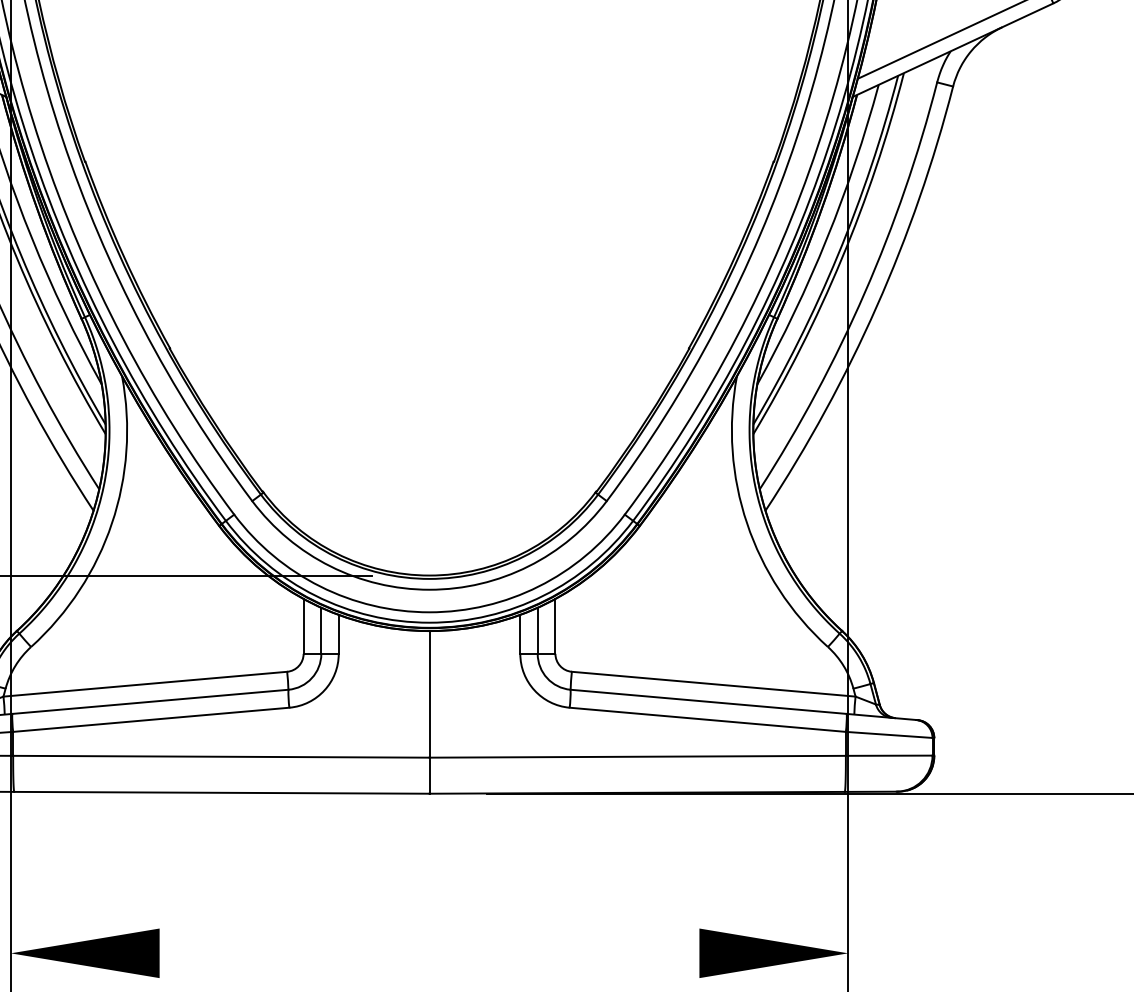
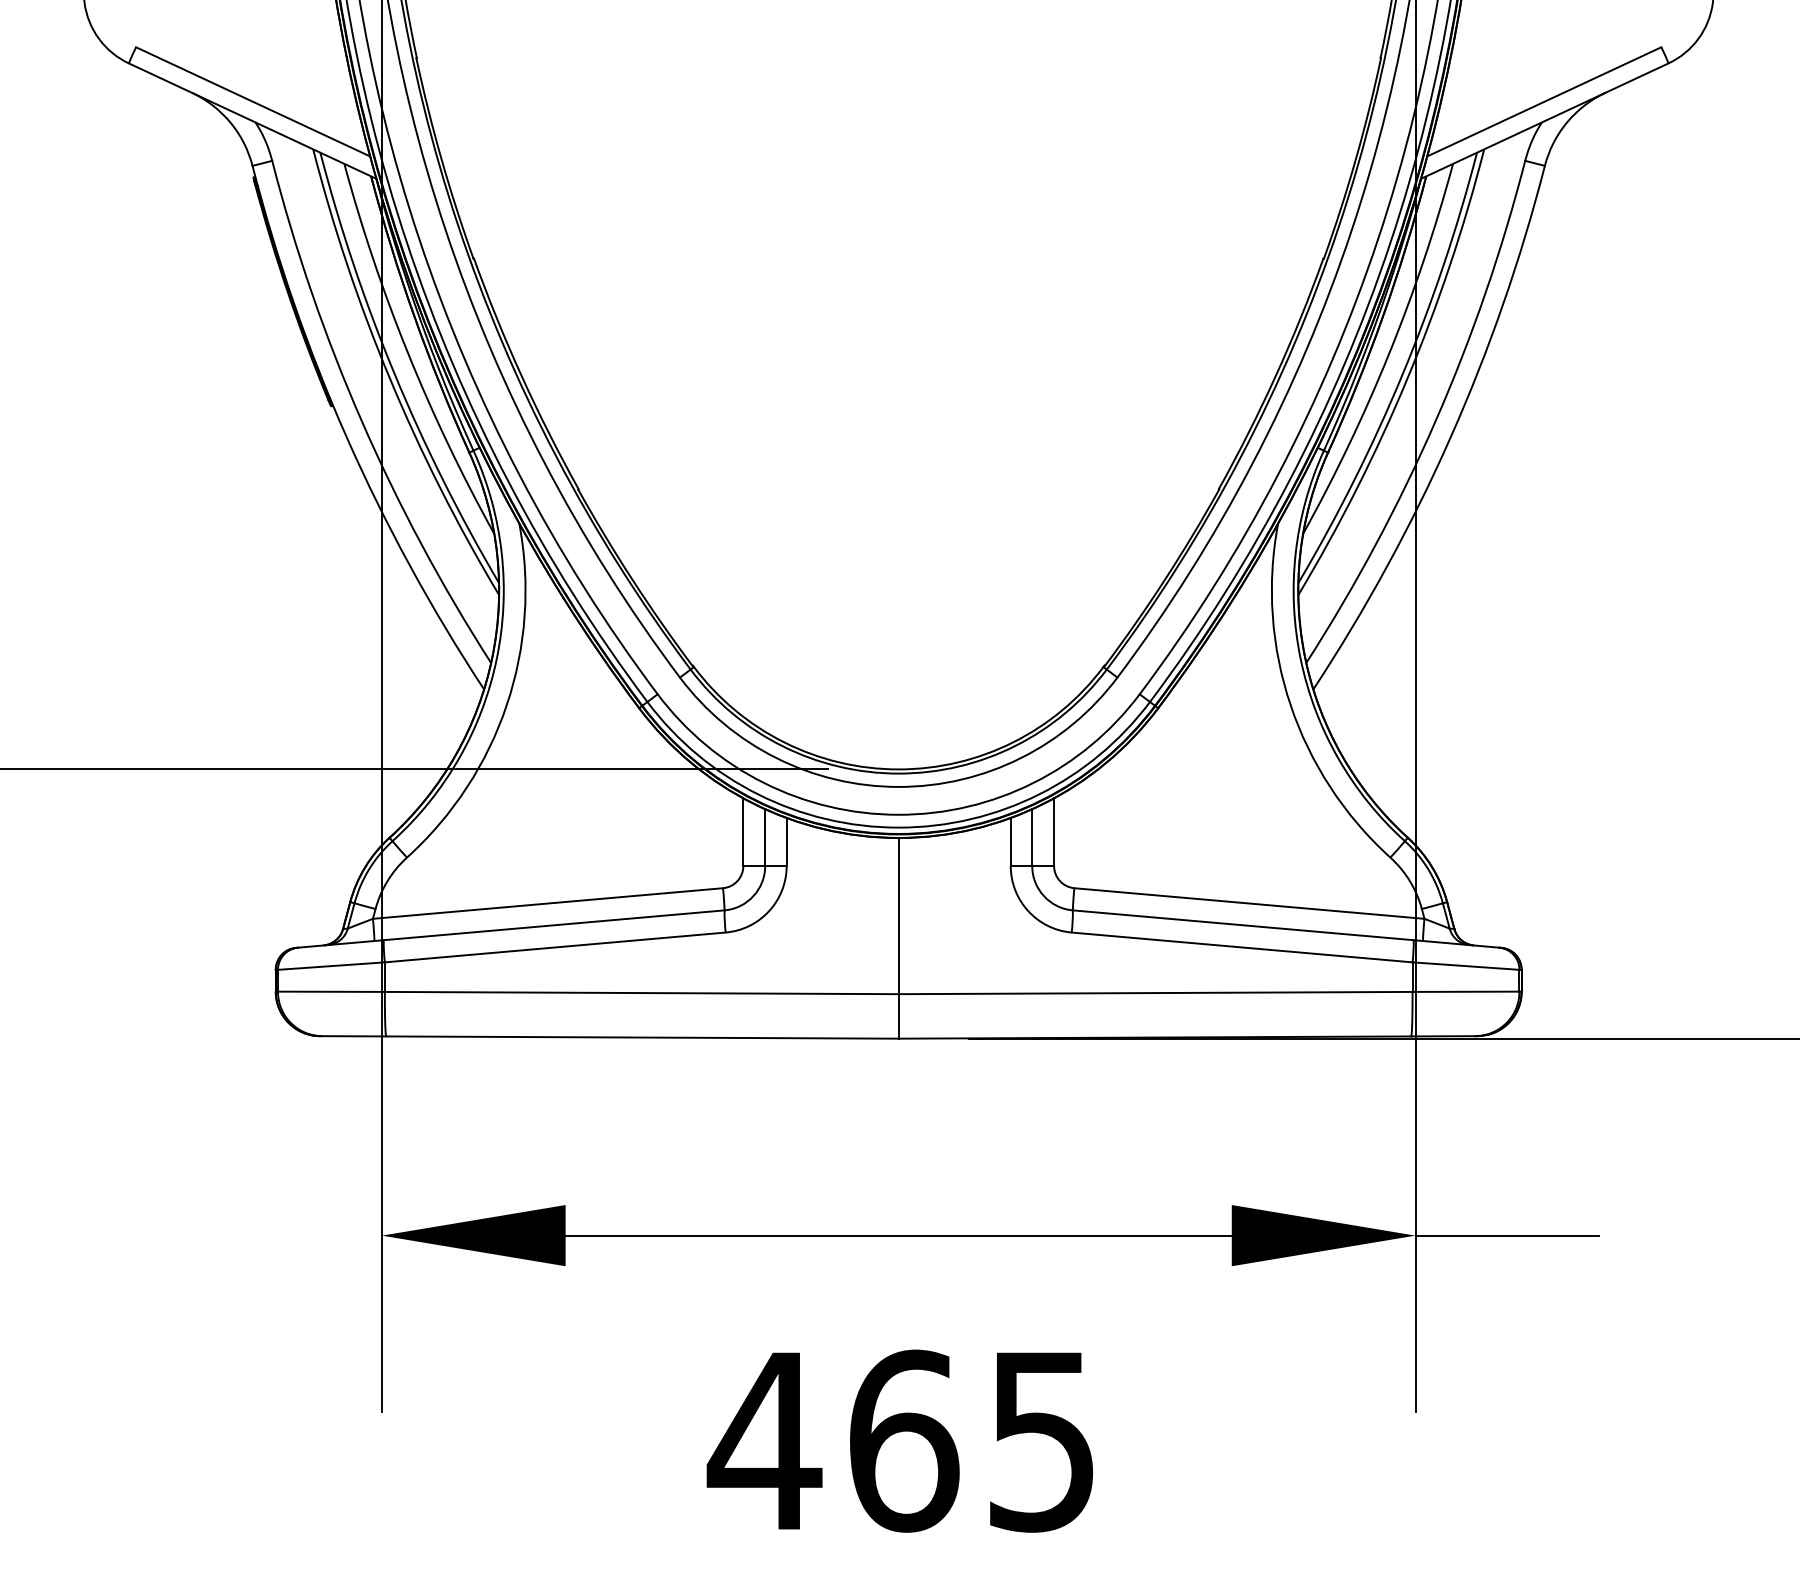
line: (429, 953) -> (898, 1235), added
line: (922, 953) -> (1507, 1235), added

